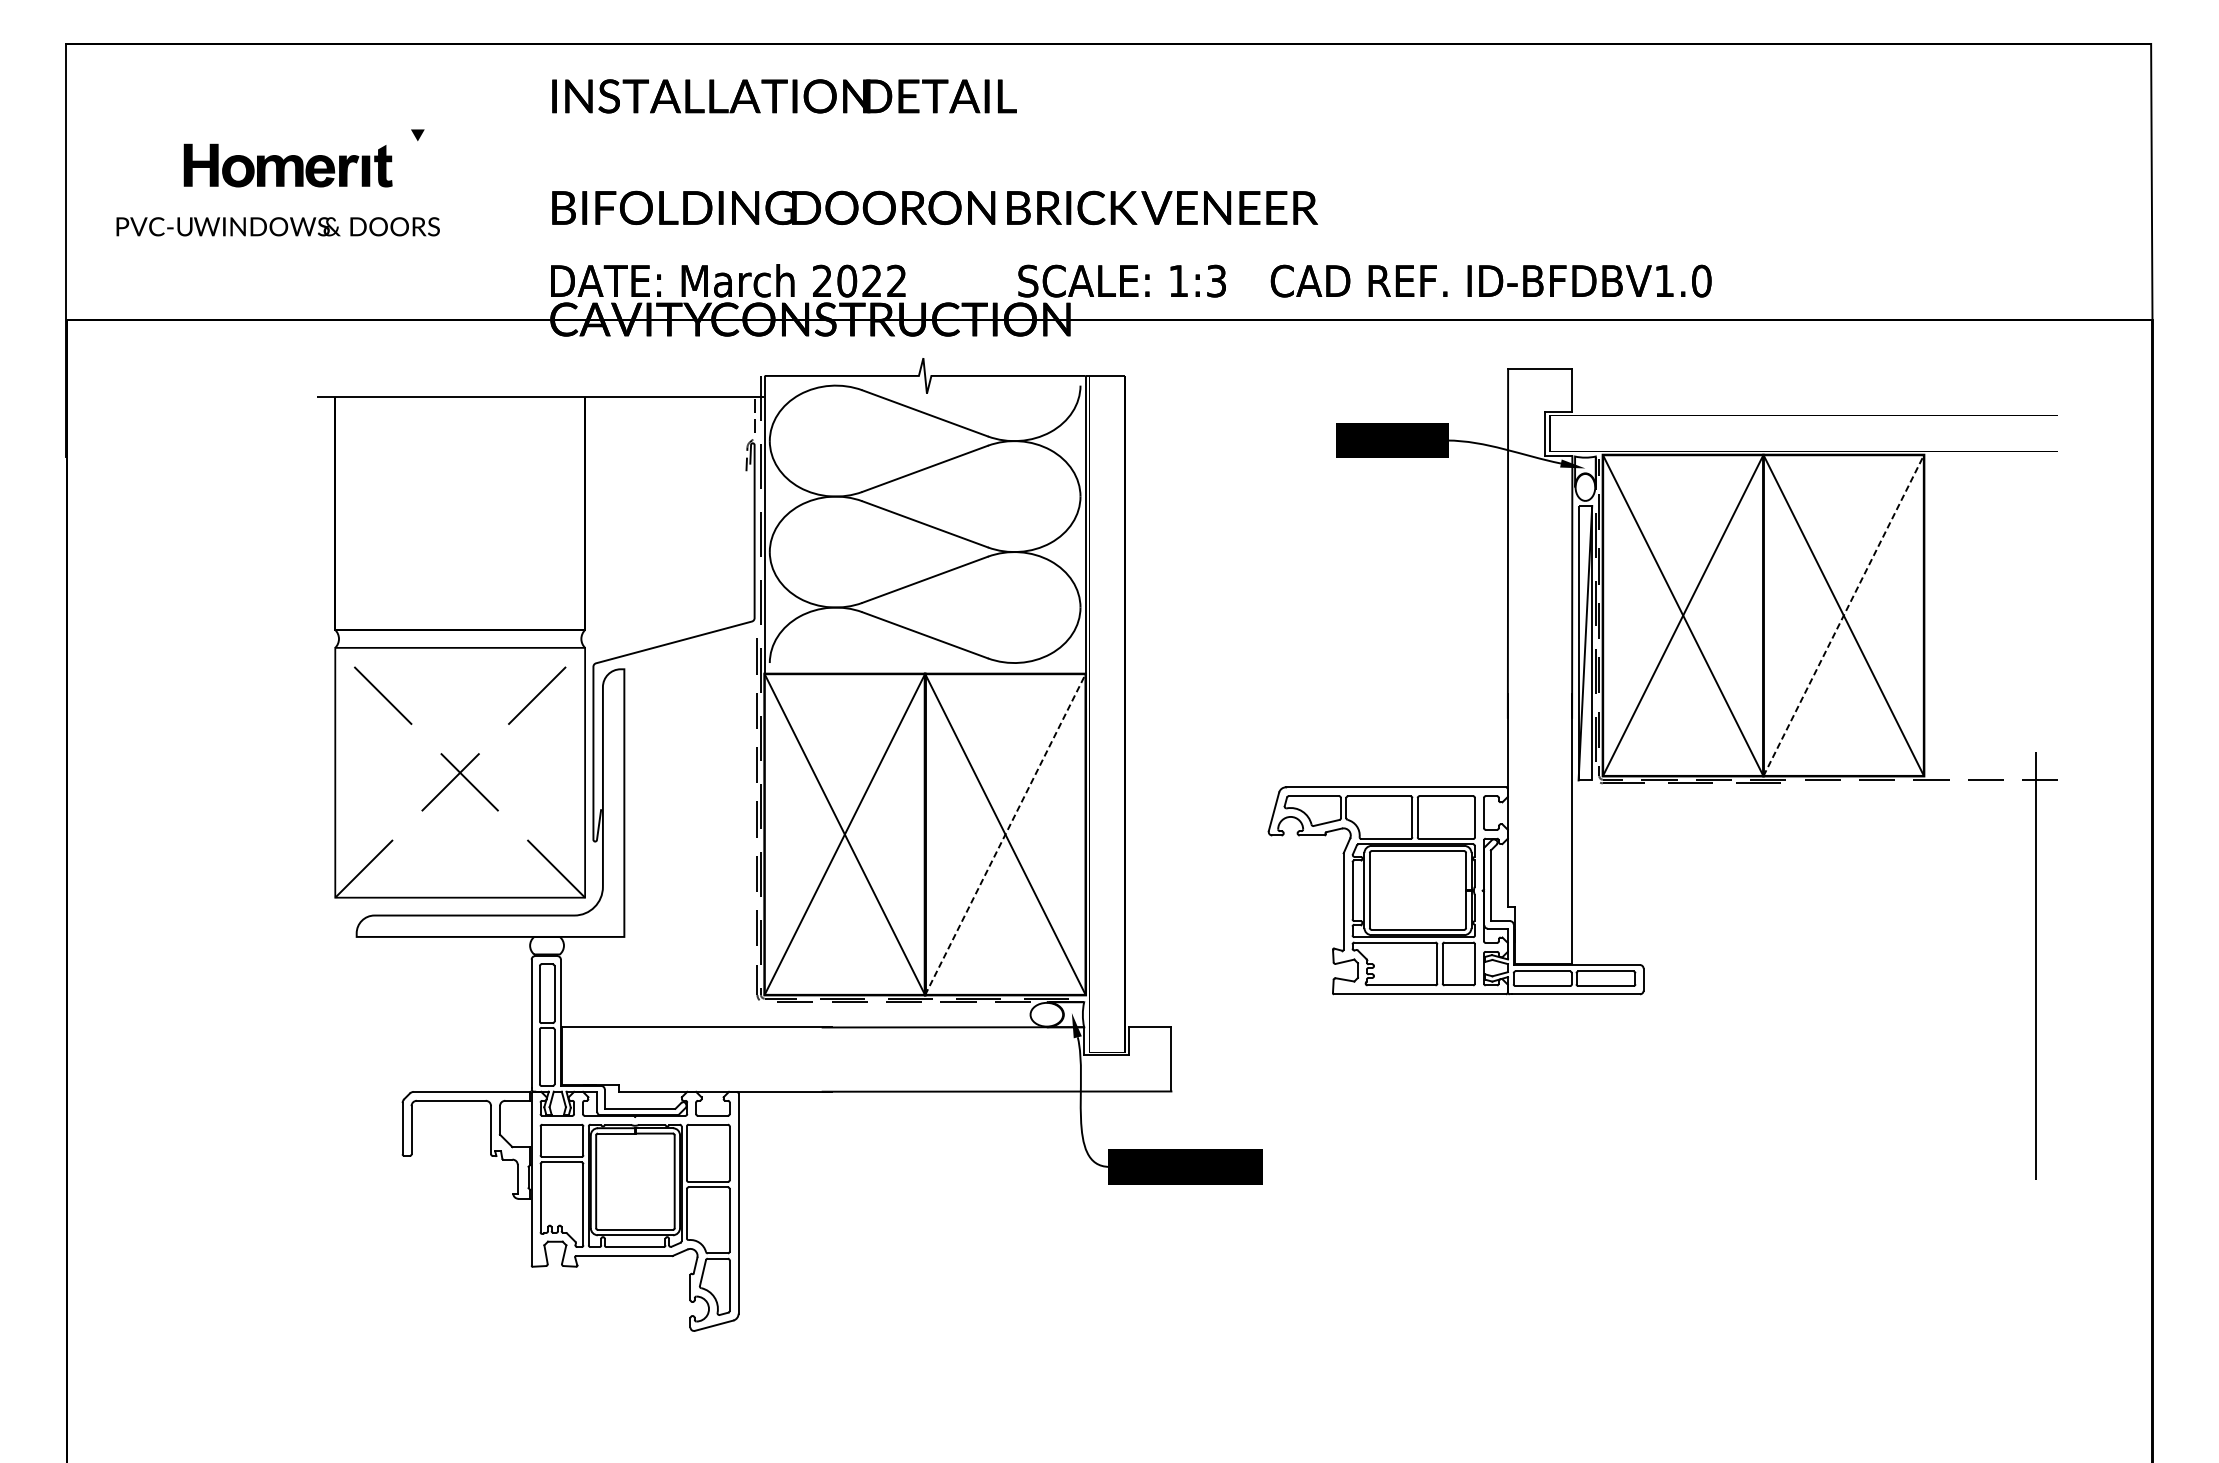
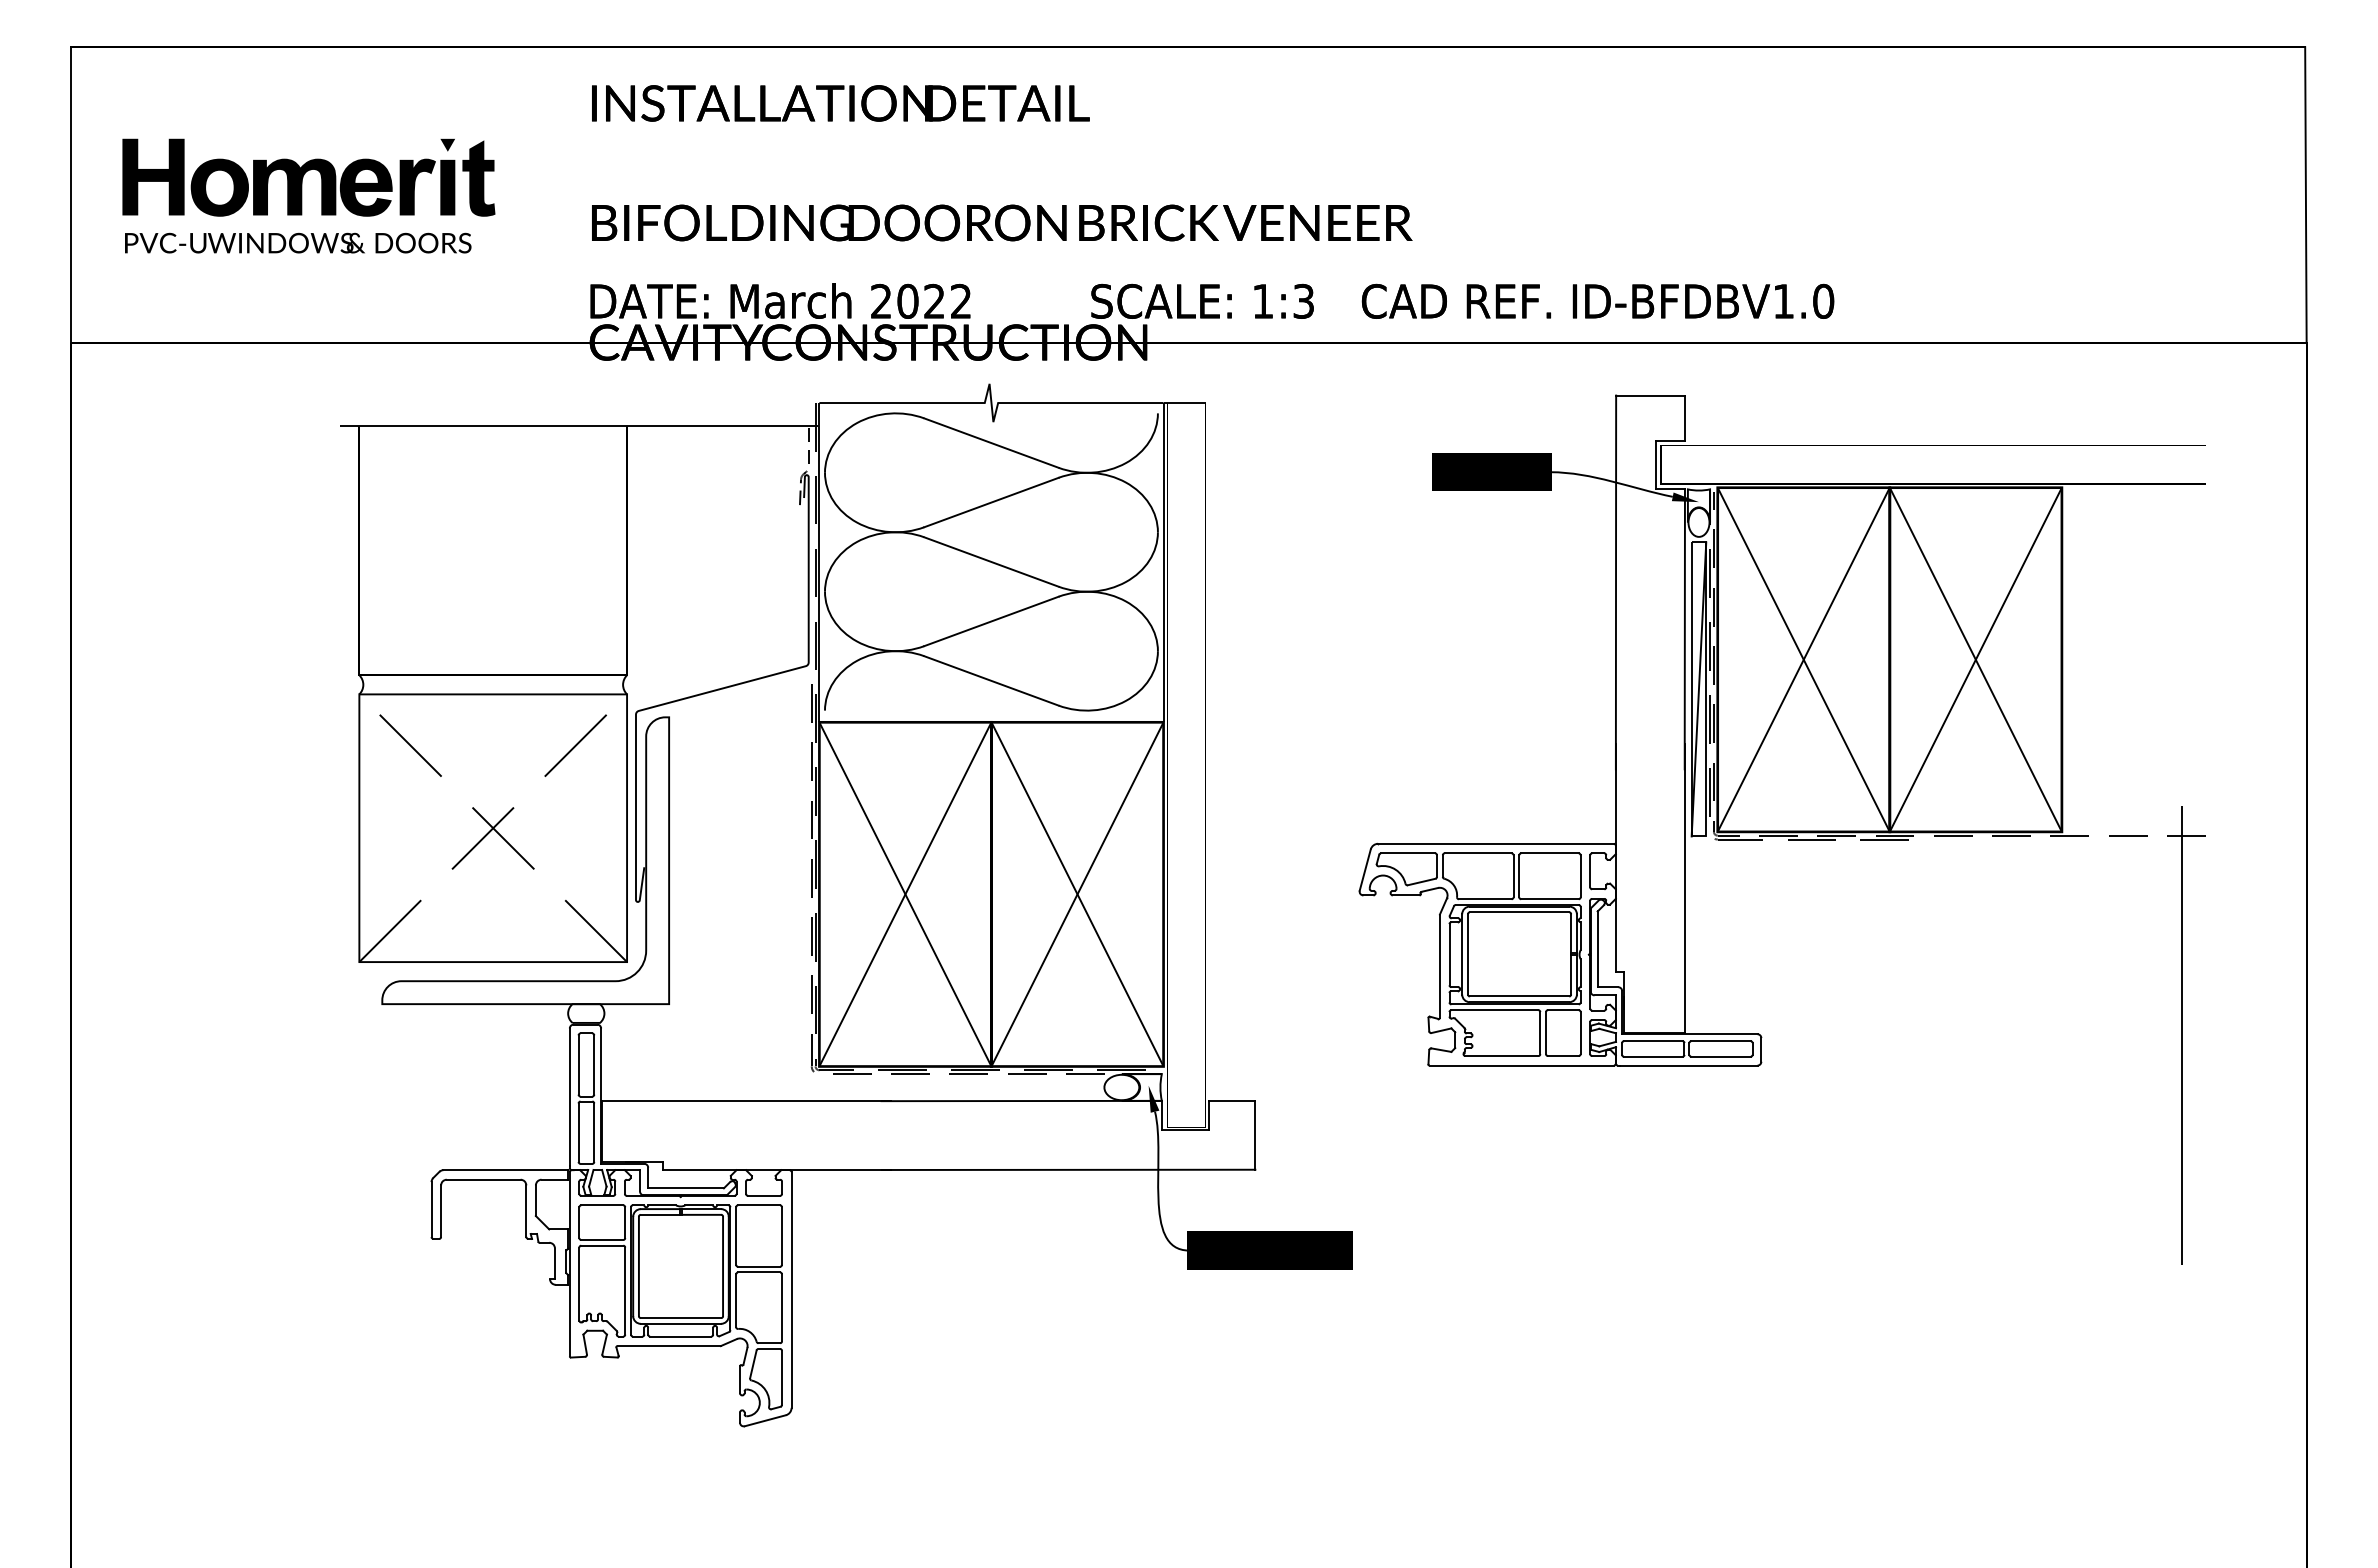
part: (287, 165) -> (308, 177), size x1.67
line: (1844, 615) -> (1976, 659), dashed -> solid
line: (1005, 833) -> (1077, 893), dashed -> solid

